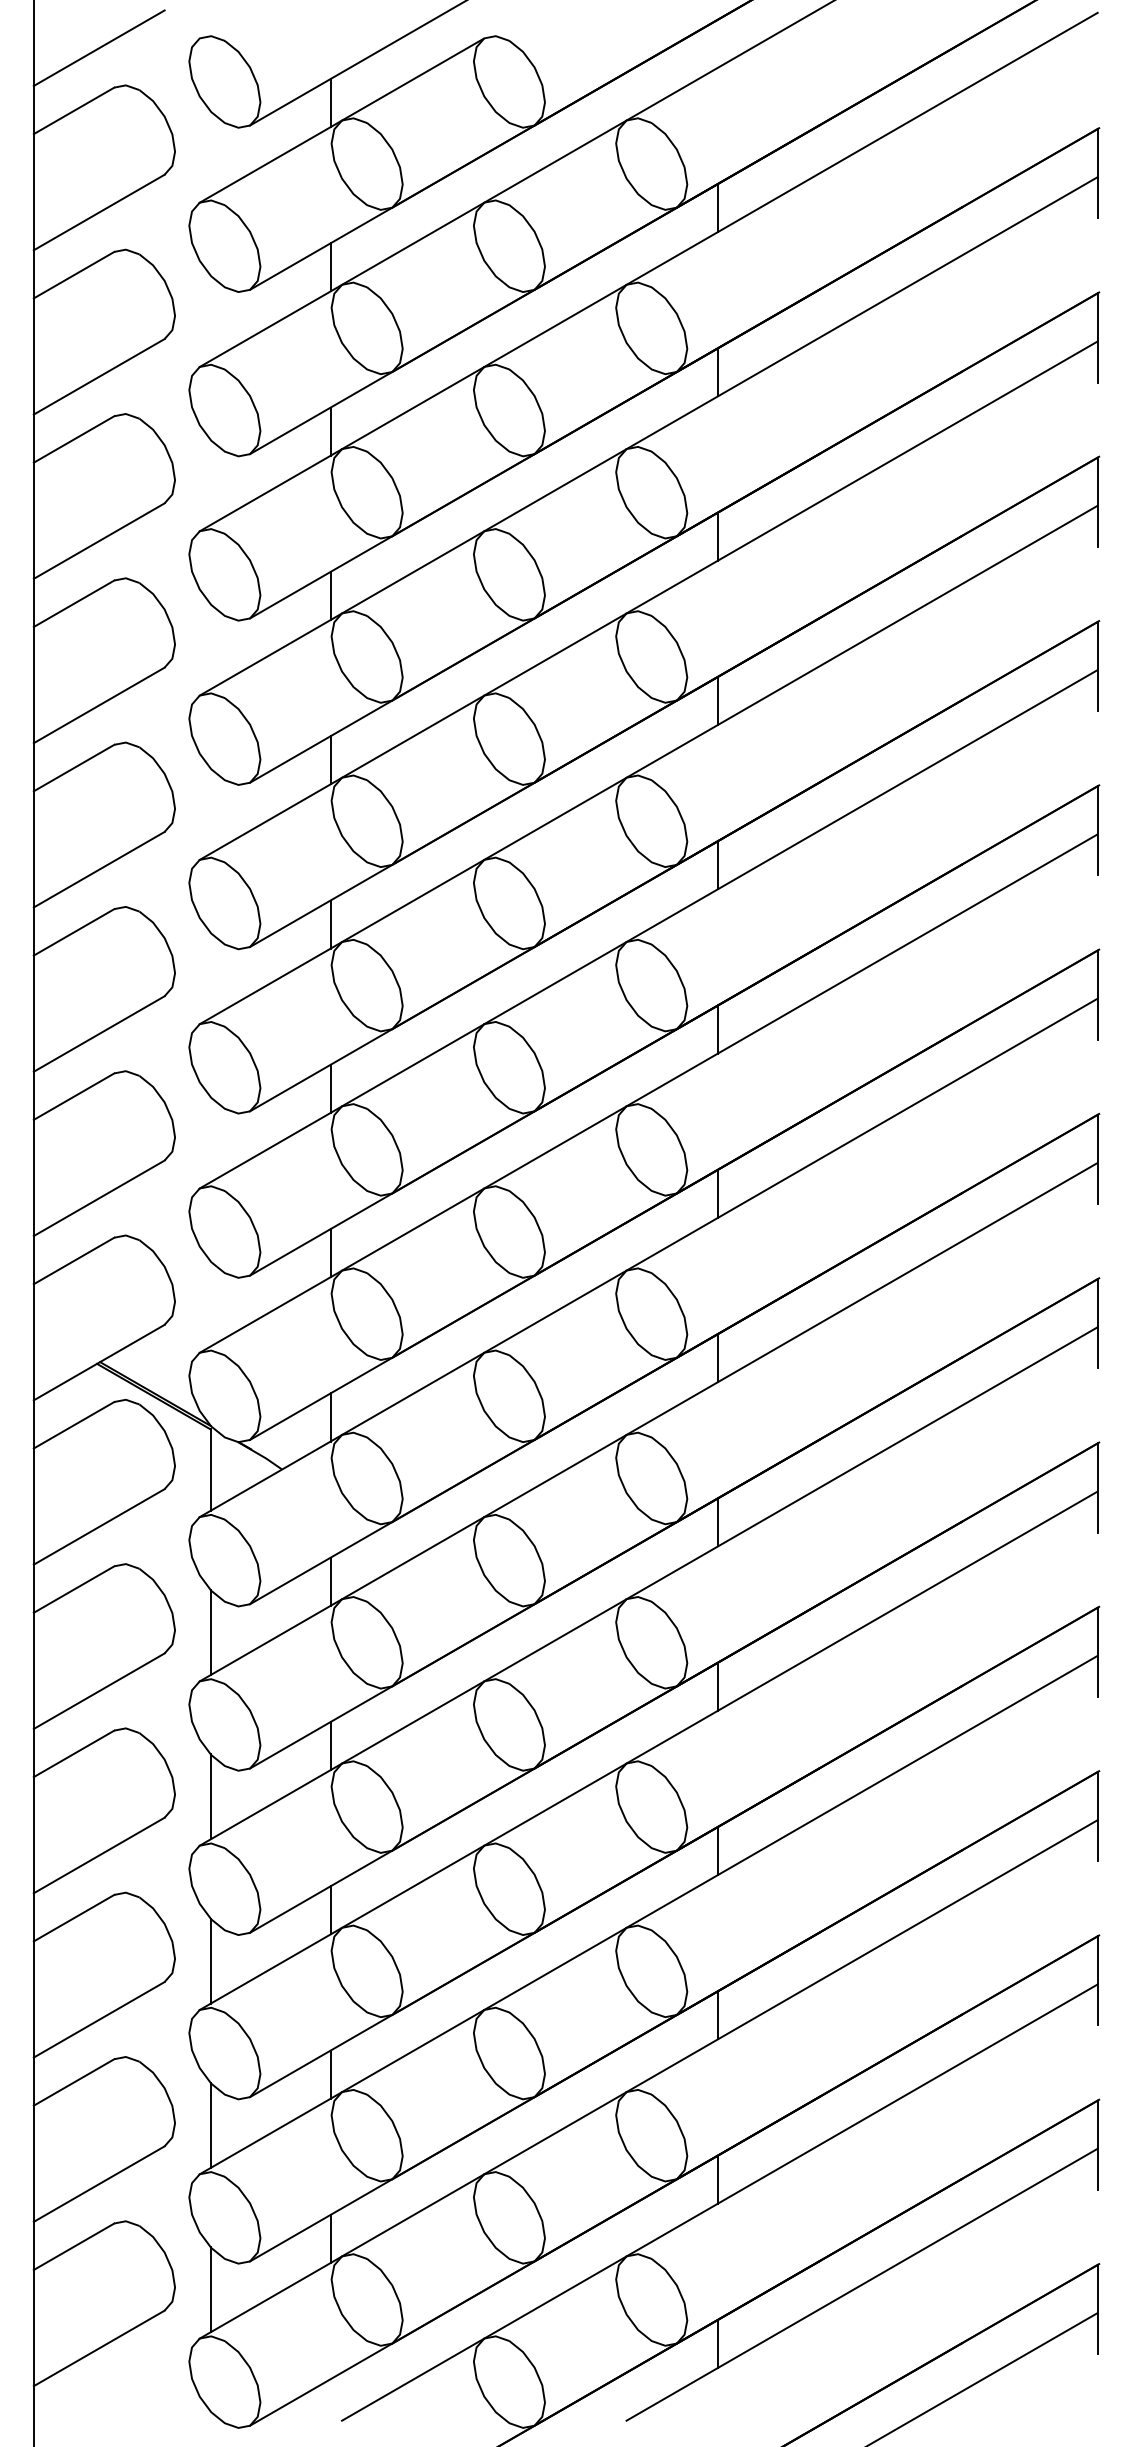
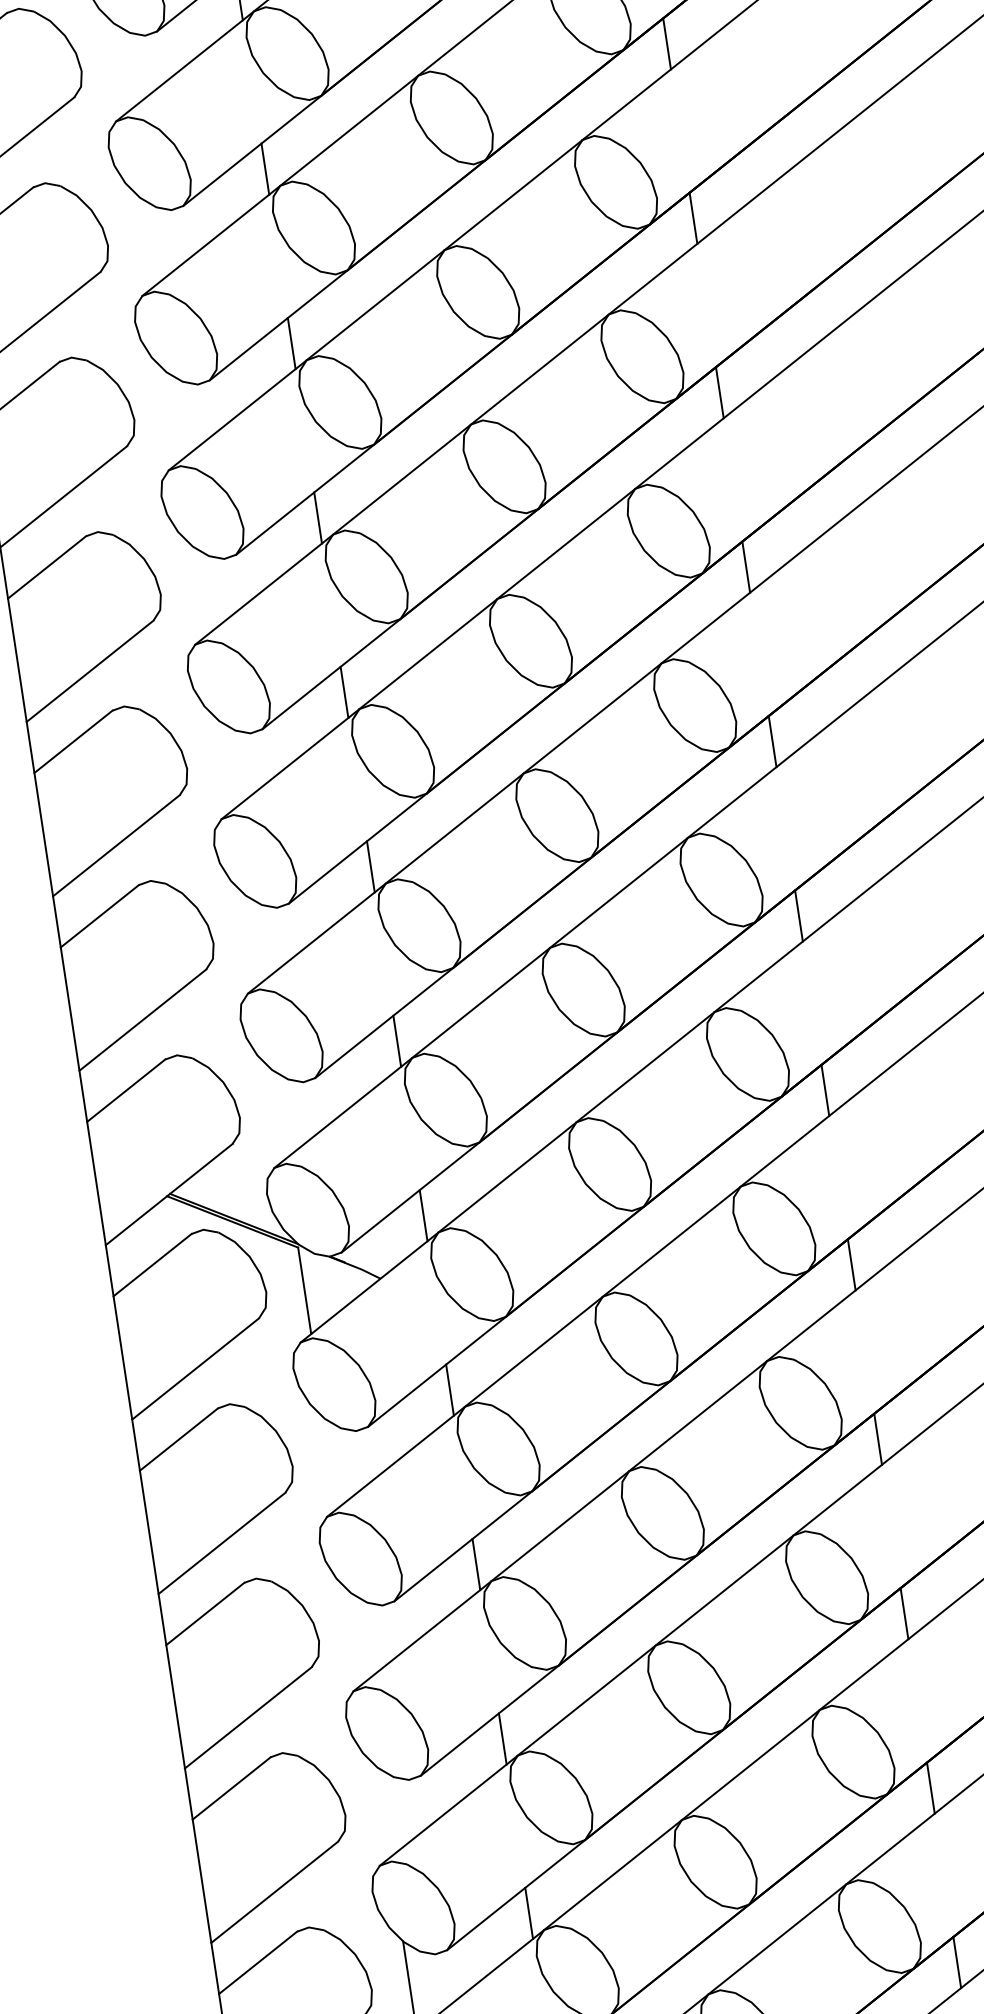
line: (210, 1632) -> (330, 1463), removed
line: (210, 1796) -> (356, 1637), removed
line: (210, 1960) -> (383, 1811), removed

